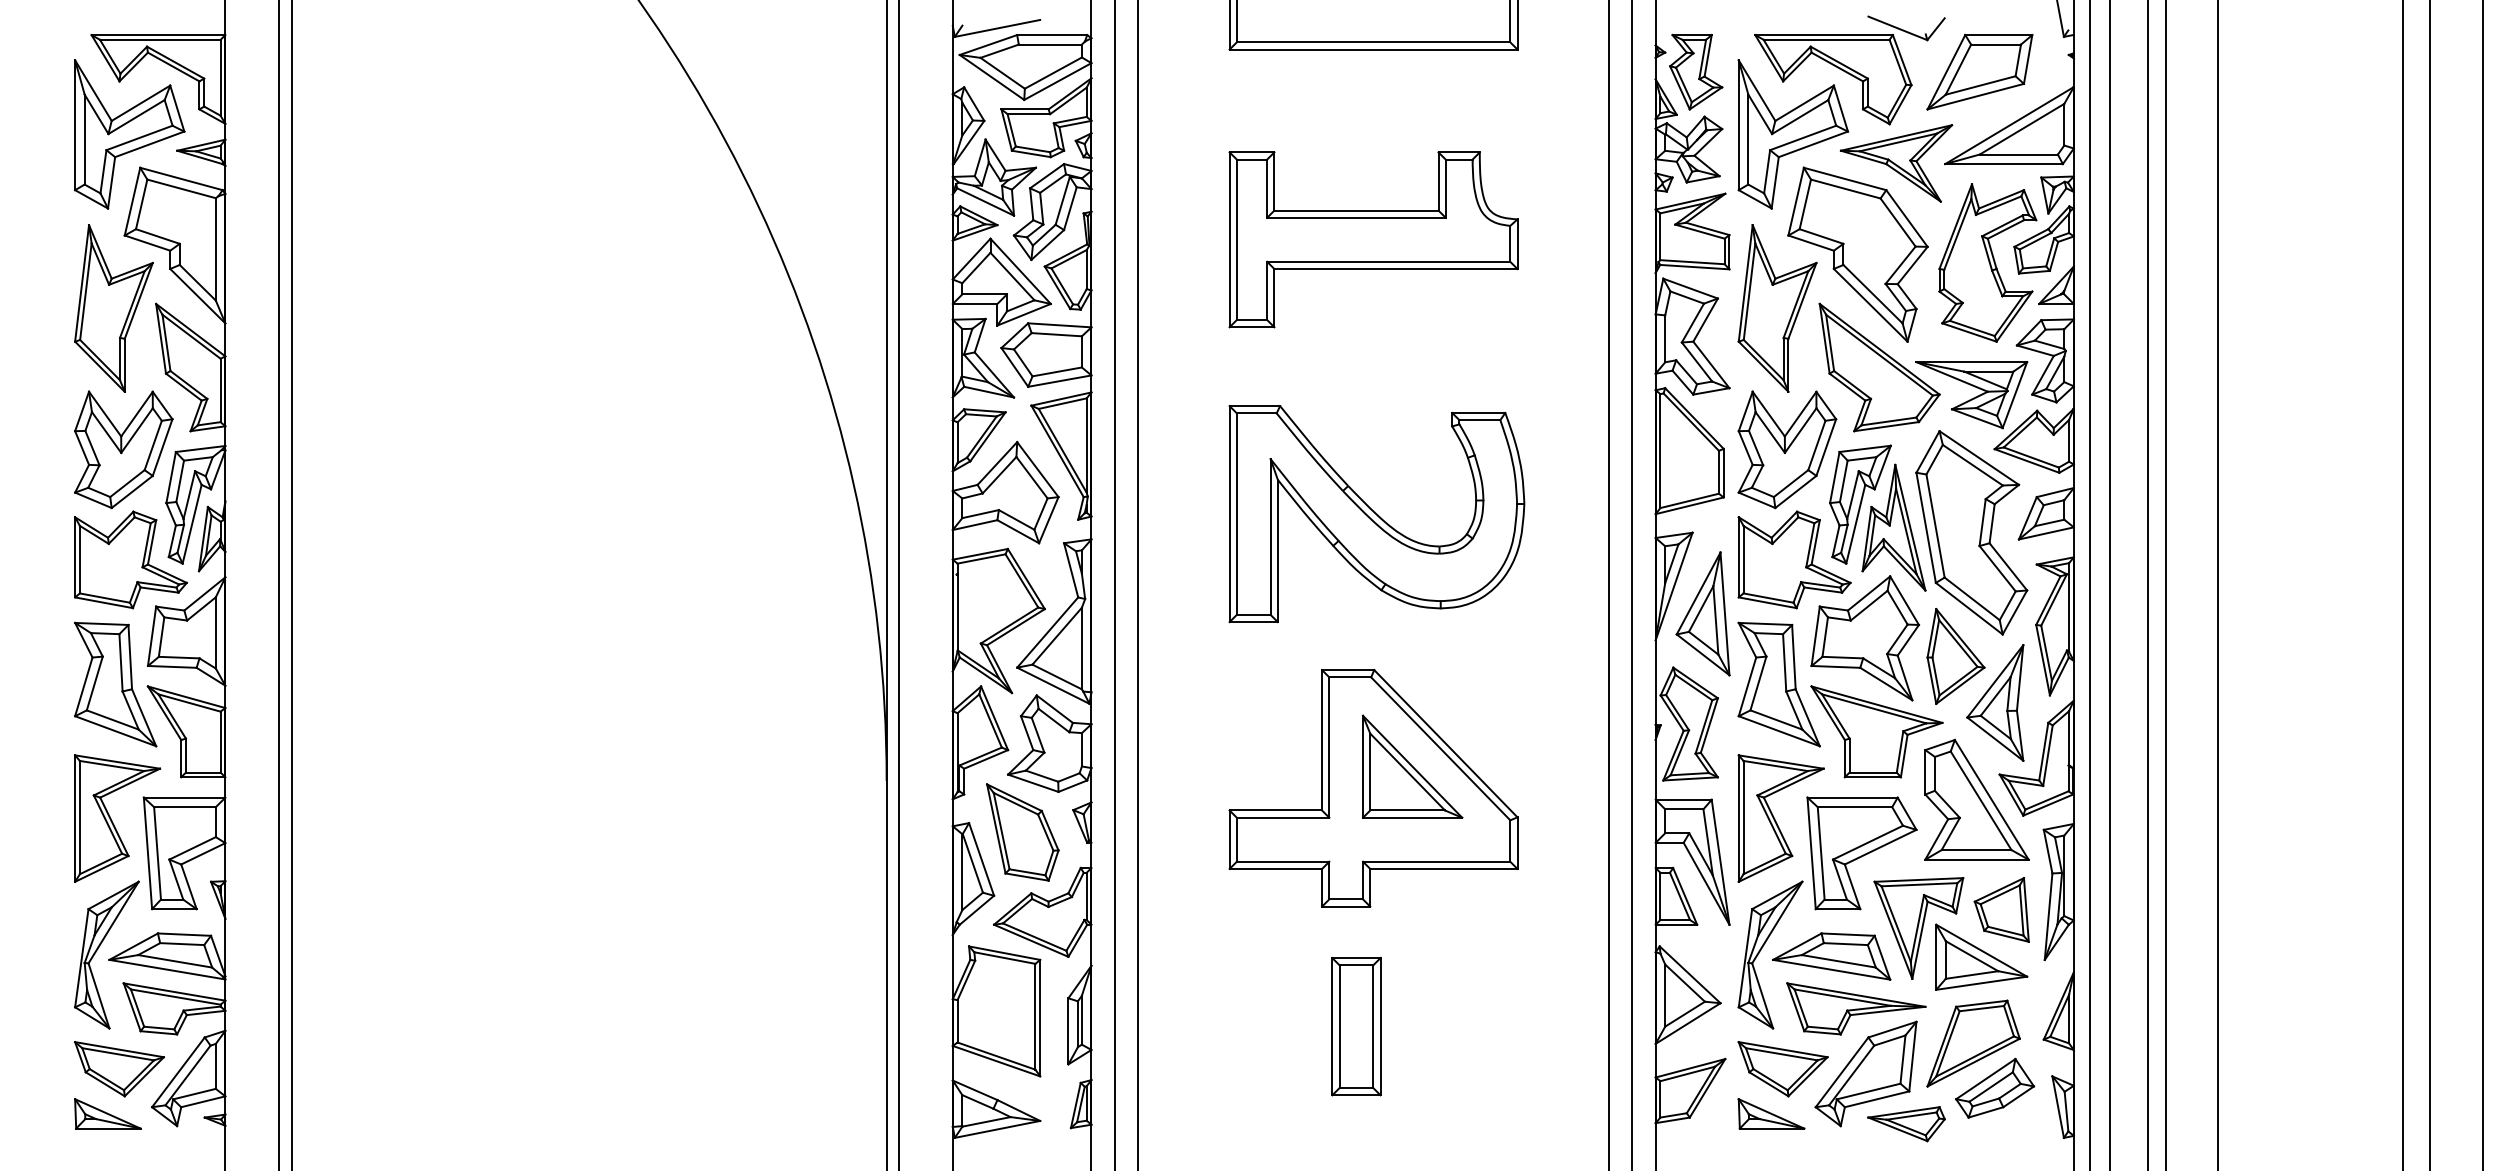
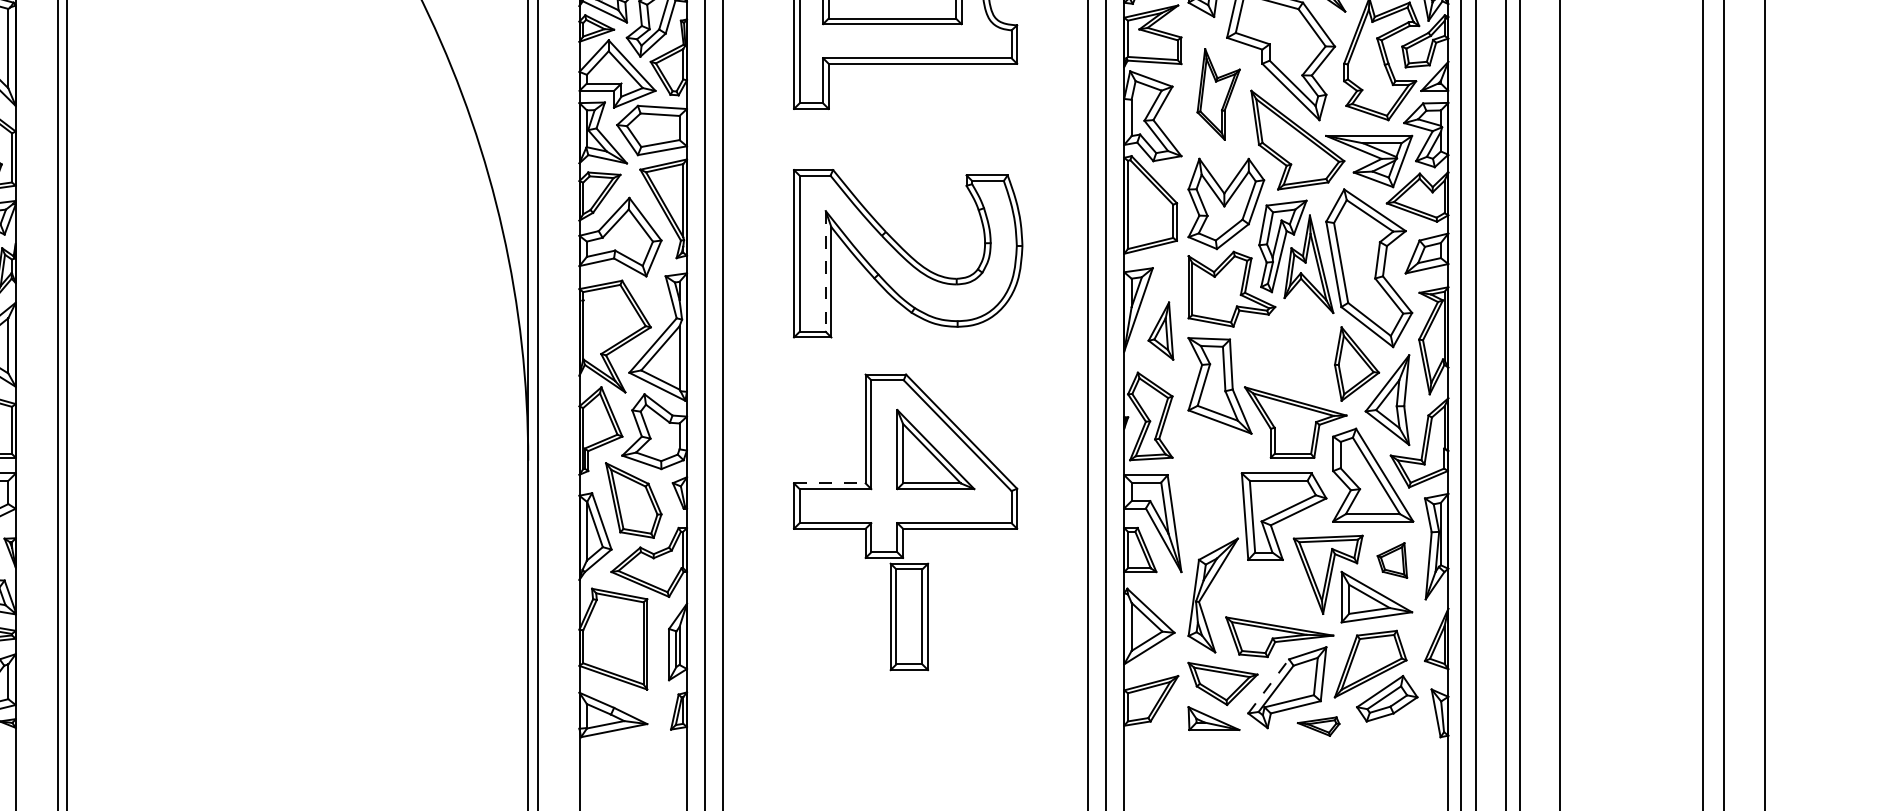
part: (1777, 308) -> (1218, 94), size x0.7
line: (1270, 536) -> (825, 271), solid -> dashed
part: (1702, 613) -> (1160, 330), size x0.6
part: (1864, 638) -> (1286, 350), removed
line: (1276, 810) -> (830, 483), solid -> dashed
part: (1780, 818) -> (1220, 489), removed
part: (2001, 909) -> (1392, 560), size x0.7
part: (1831, 956) -> (1260, 596), removed
part: (1356, 1026) -> (909, 616), moved
line: (1842, 1072) -> (1269, 686), solid -> dashed
part: (1906, 1124) -> (1318, 726), size x0.7

